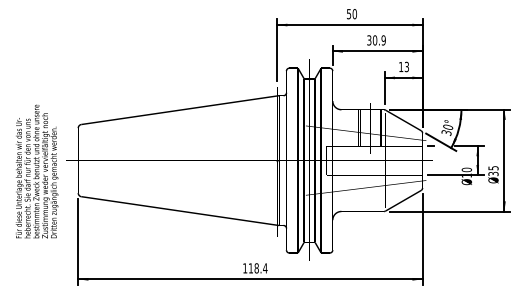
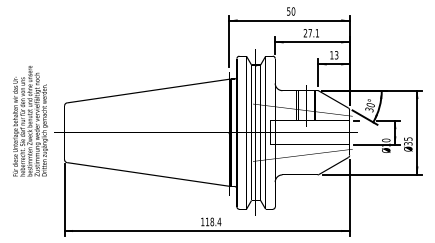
text: (376, 40) -> (311, 33), 30.9 -> 27.1
text: (37, 171) -> (30, 121), moved

